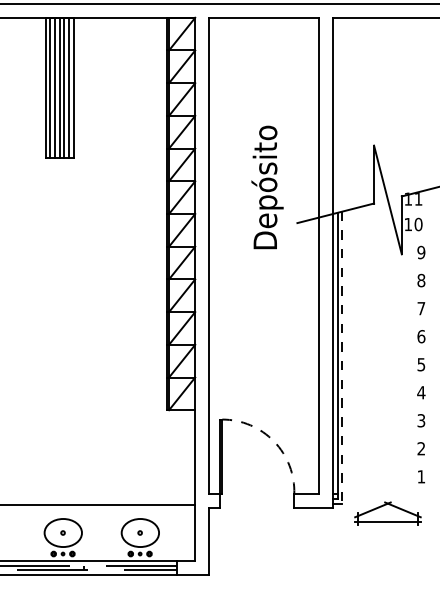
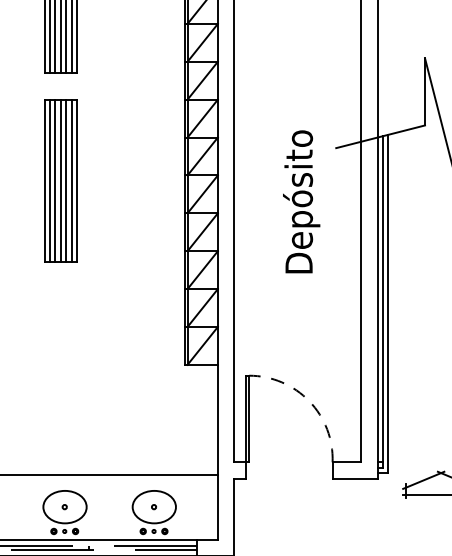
text: (267, 187) -> (301, 201), moved
part: (59, 250) -> (60, 179), added
line: (342, 358) -> (388, 304), dashed -> solid

